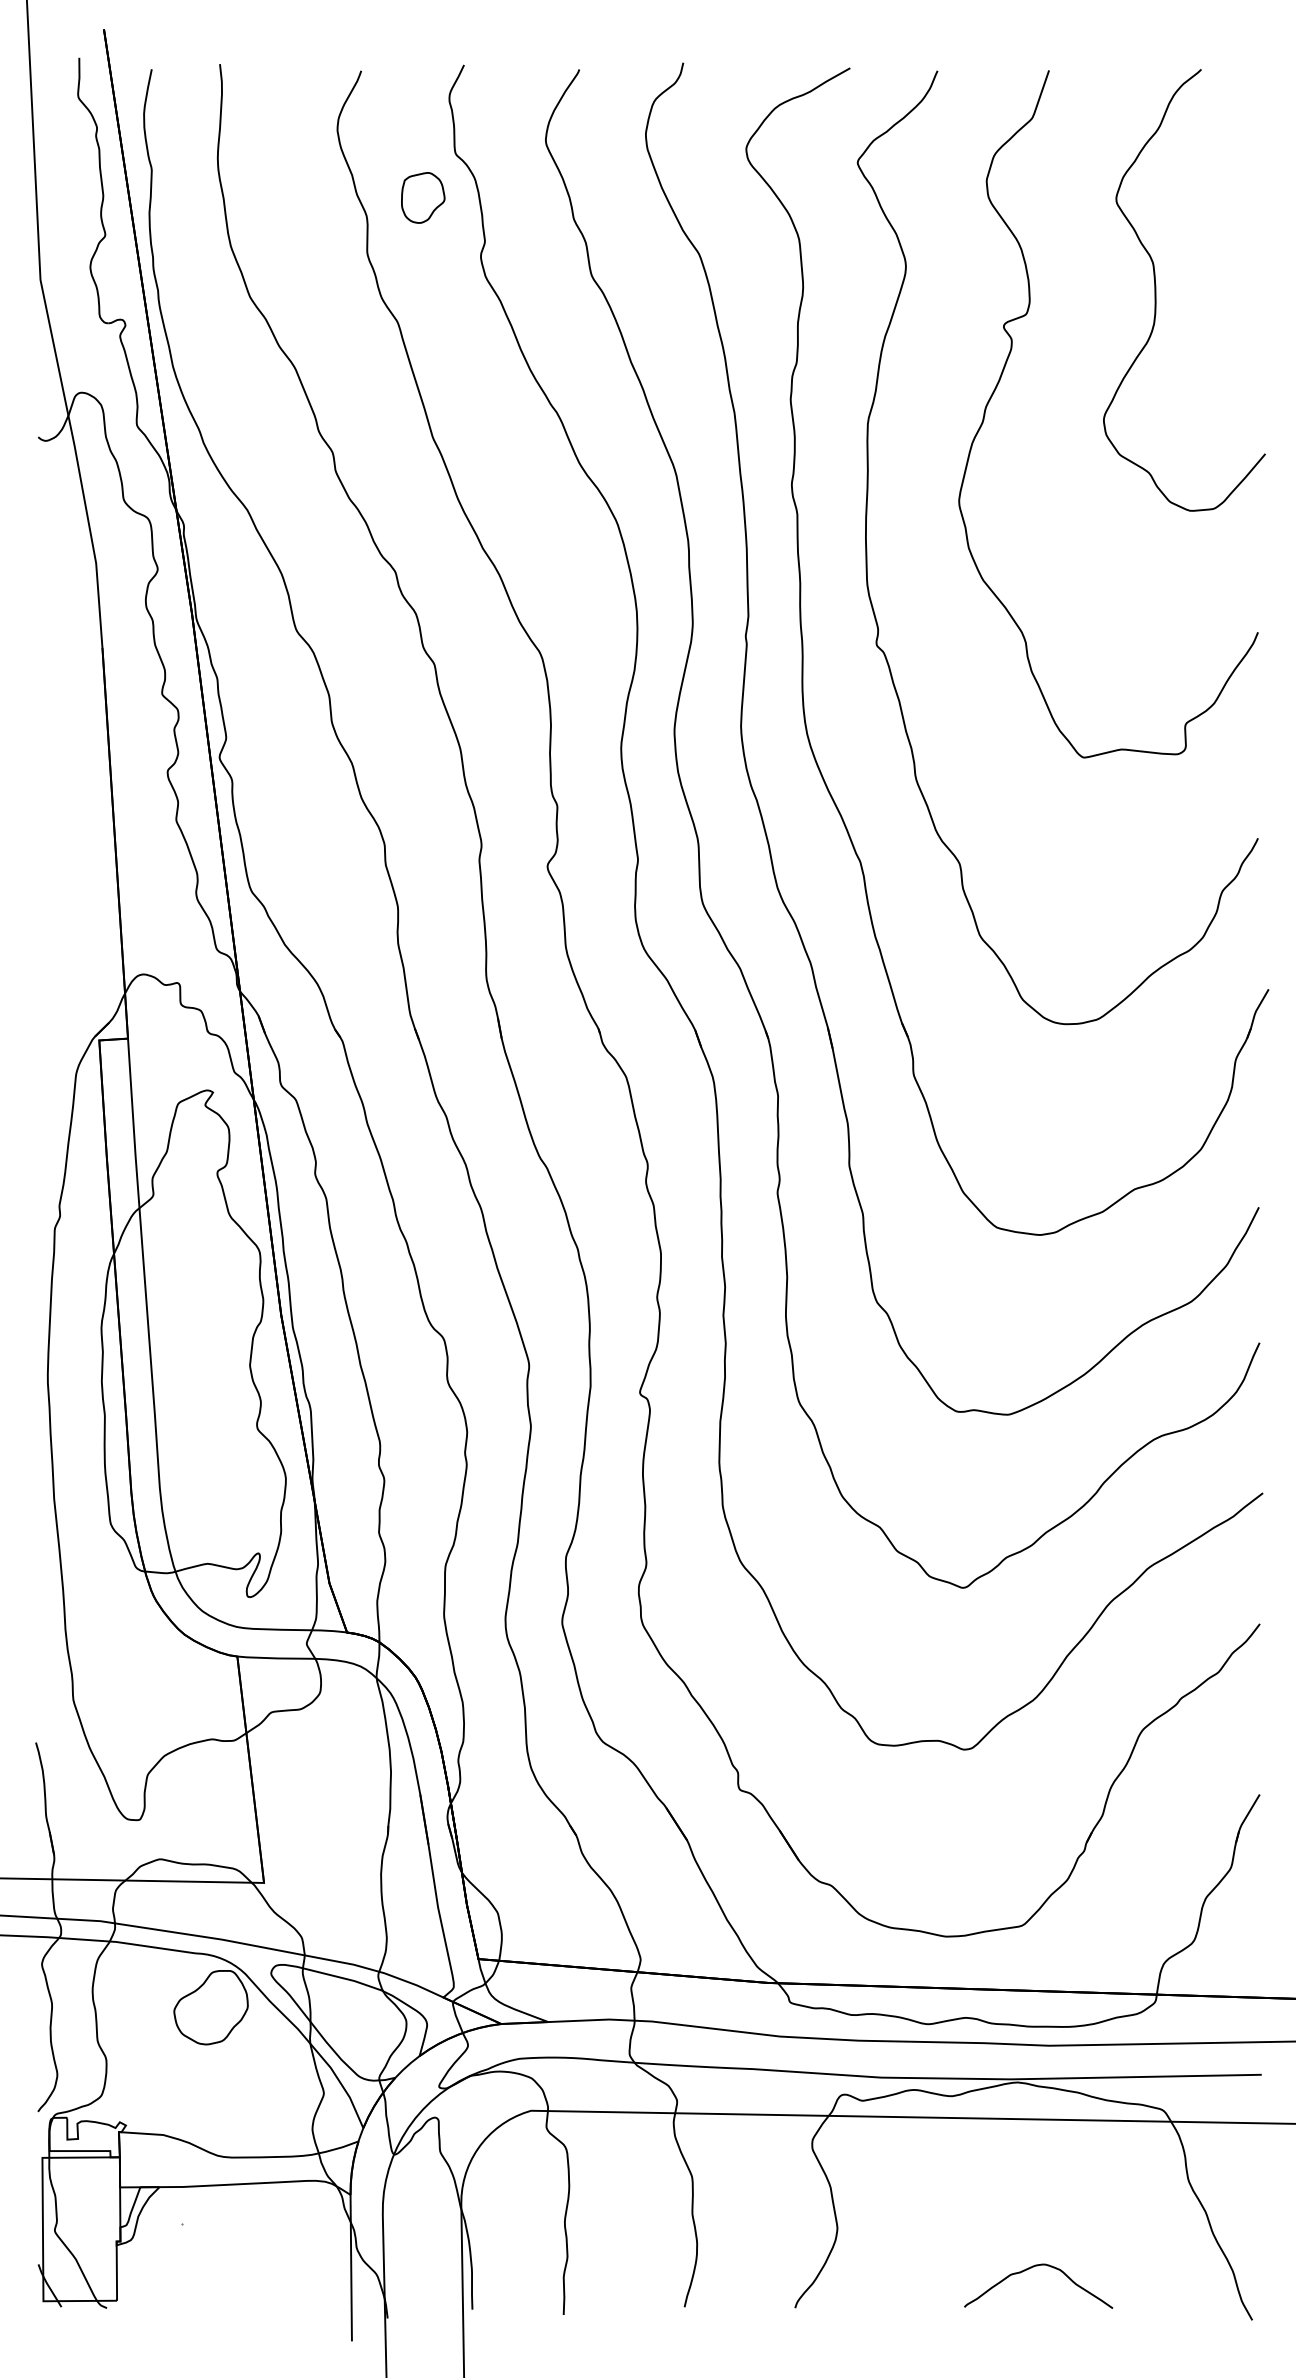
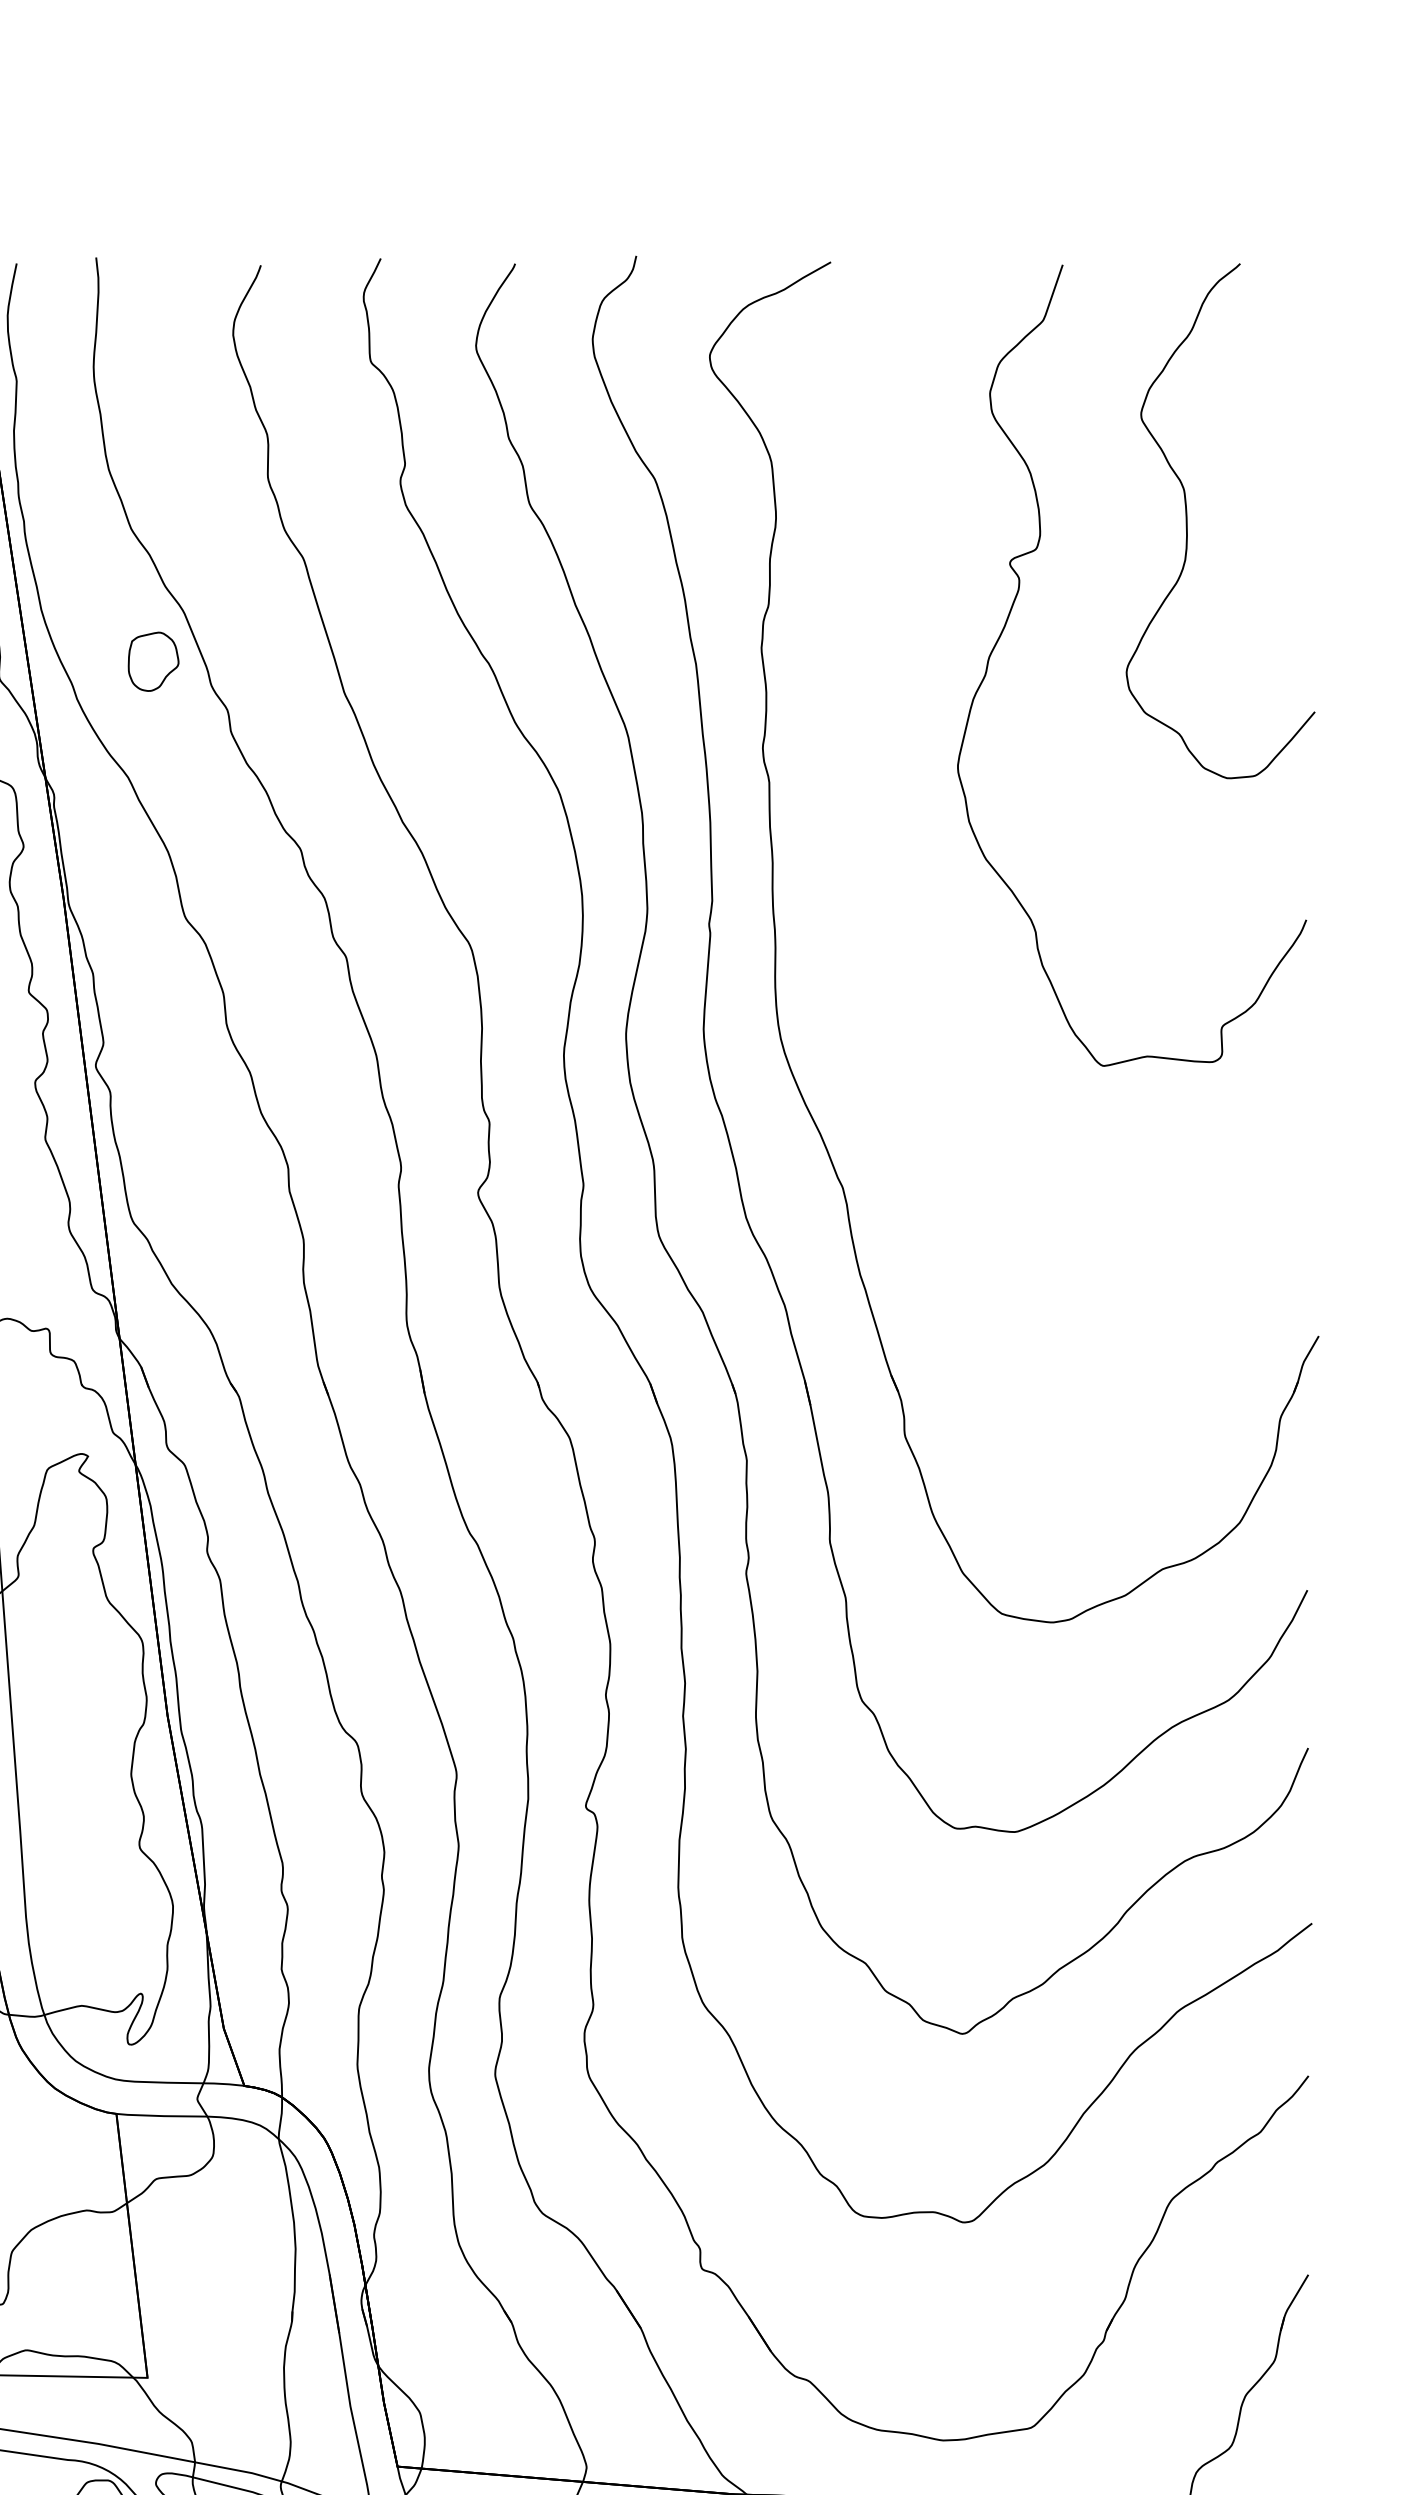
part: (423, 197) -> (153, 661), moved
curve: (867, 548) -> (851, 822), removed

